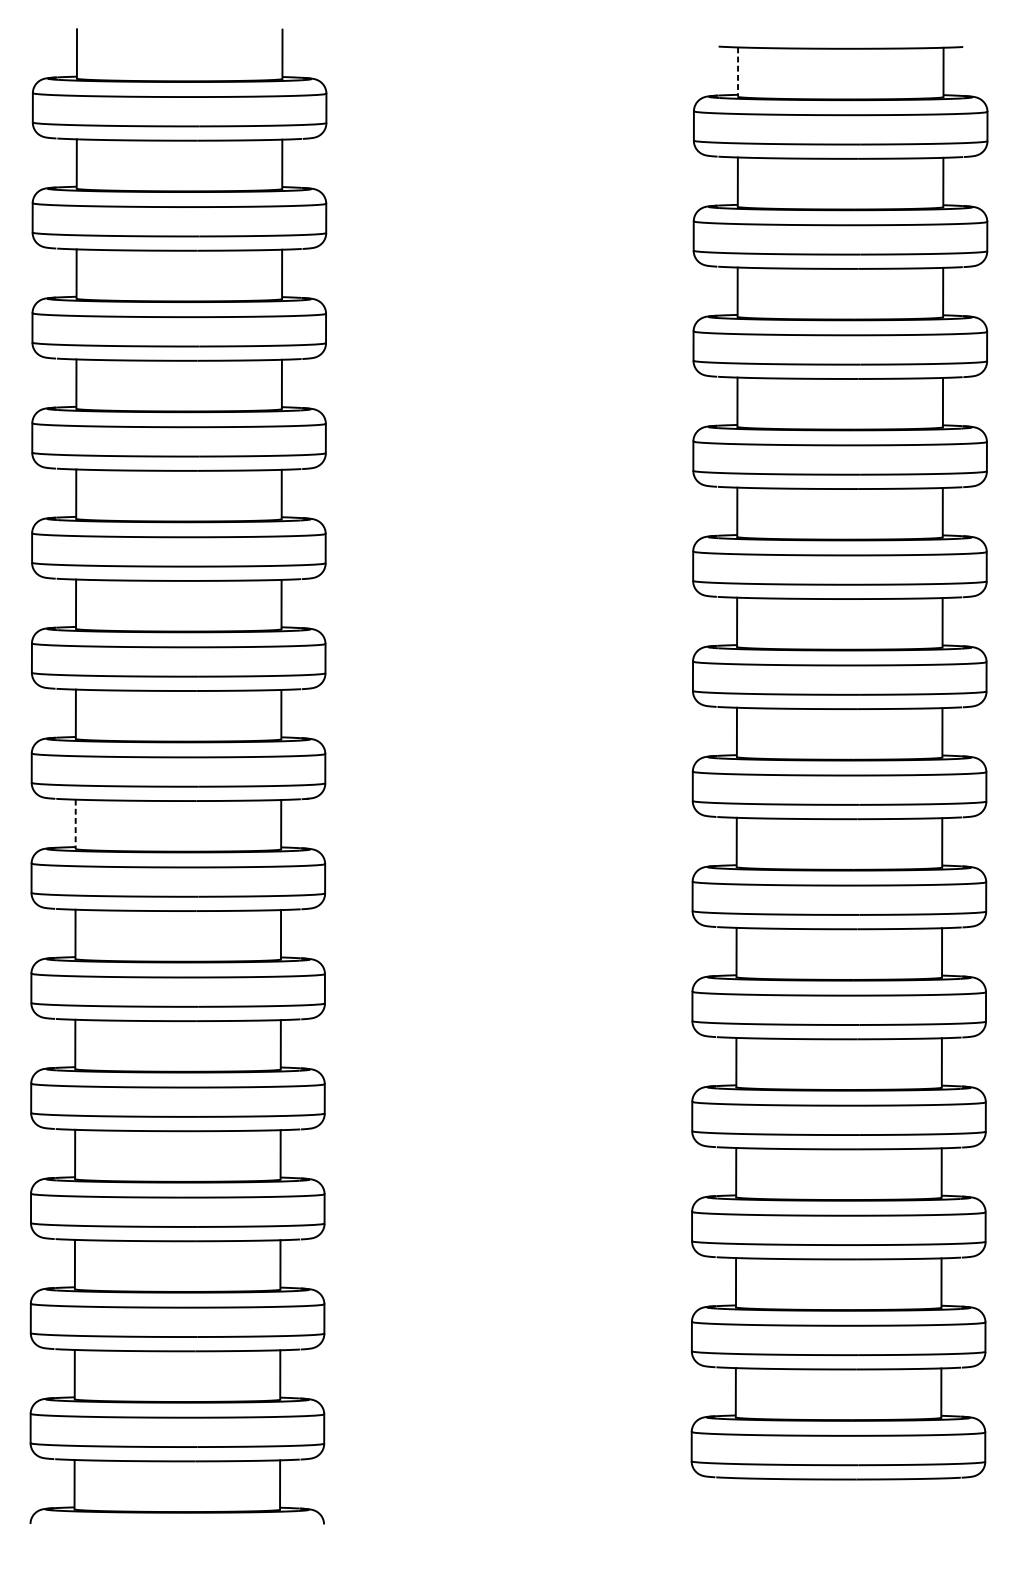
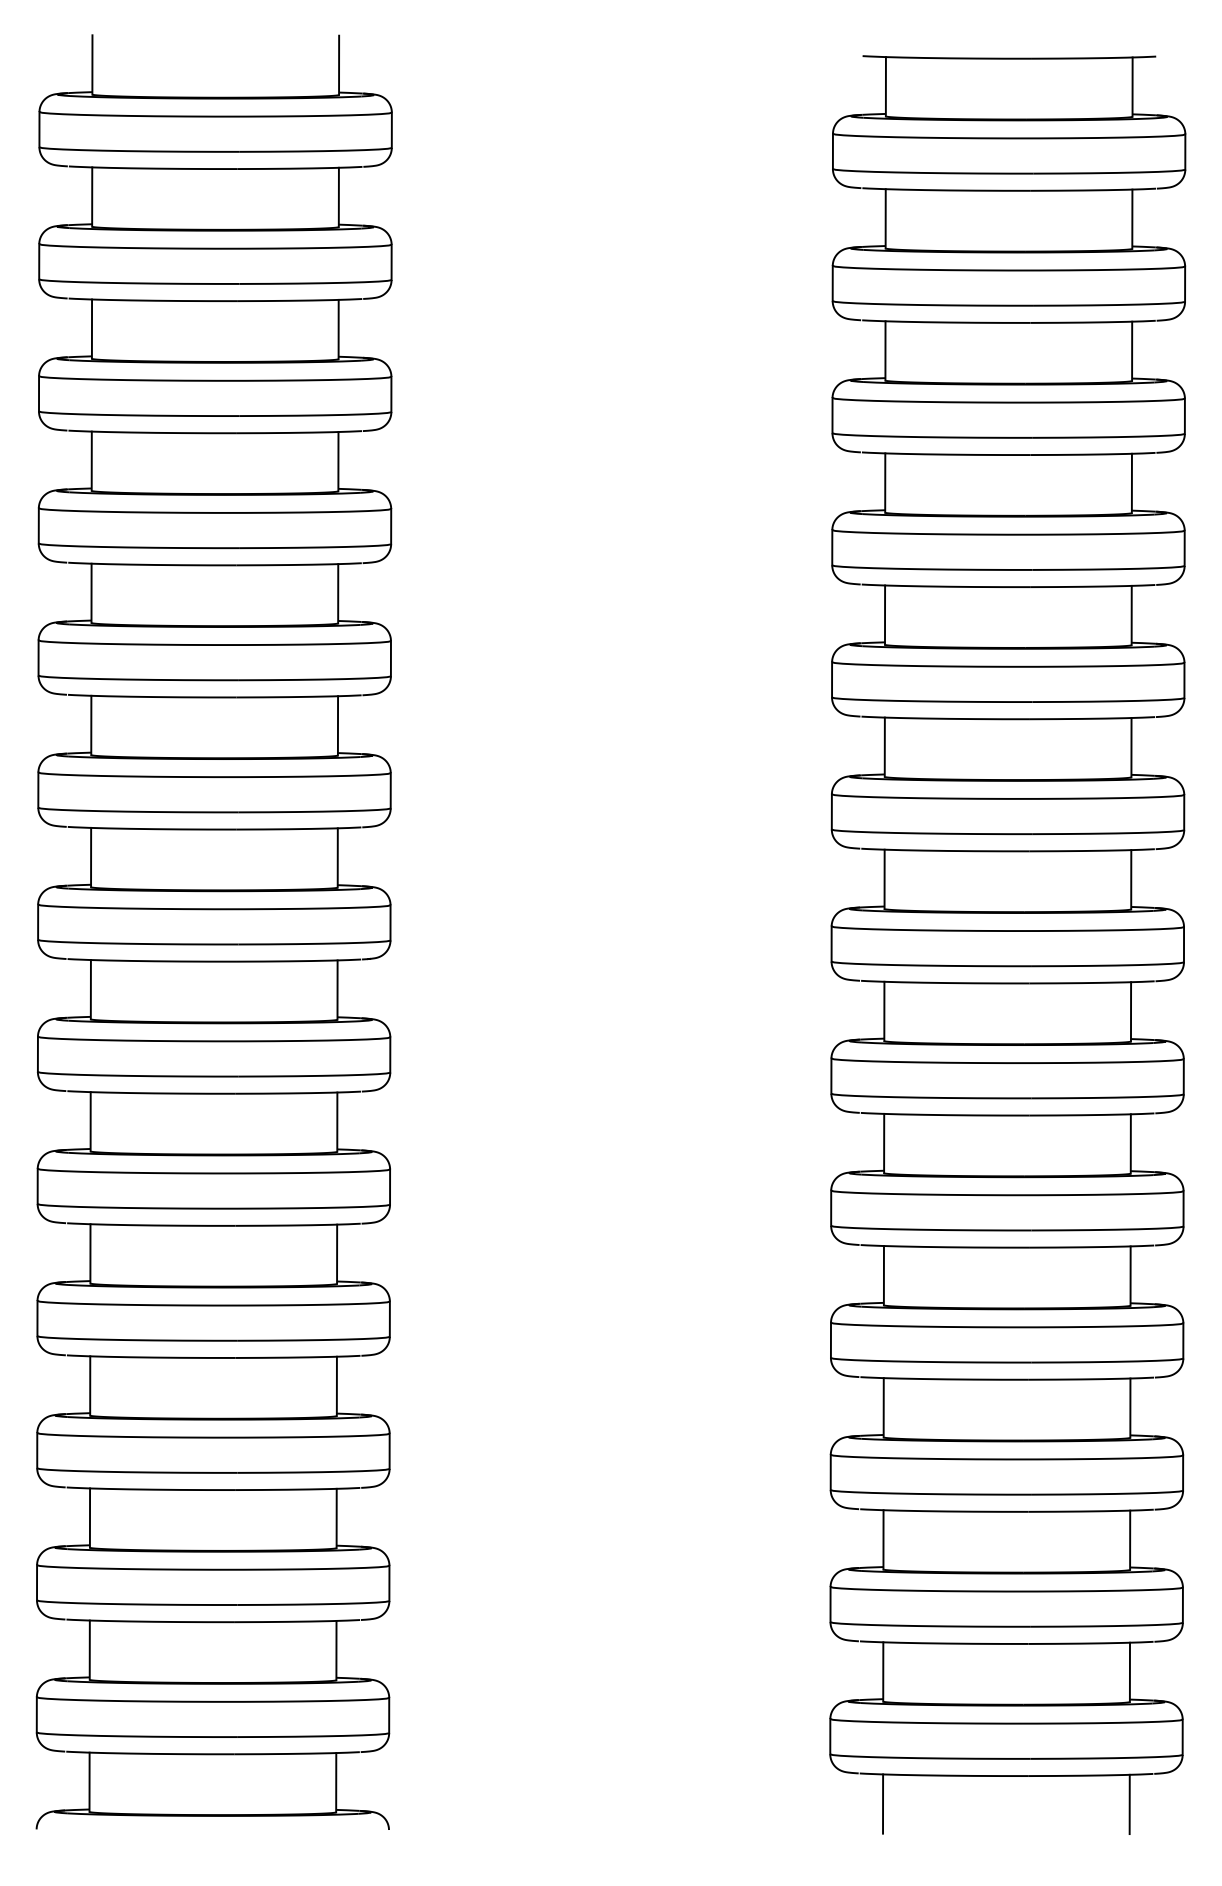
line: (737, 71) -> (885, 86), dashed -> solid
line: (75, 824) -> (90, 989), dashed -> solid
line: (736, 1502) -> (883, 1803), added
line: (940, 1503) -> (1129, 1804), added

